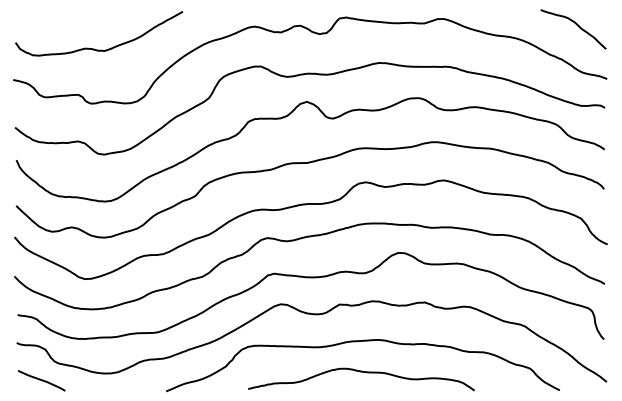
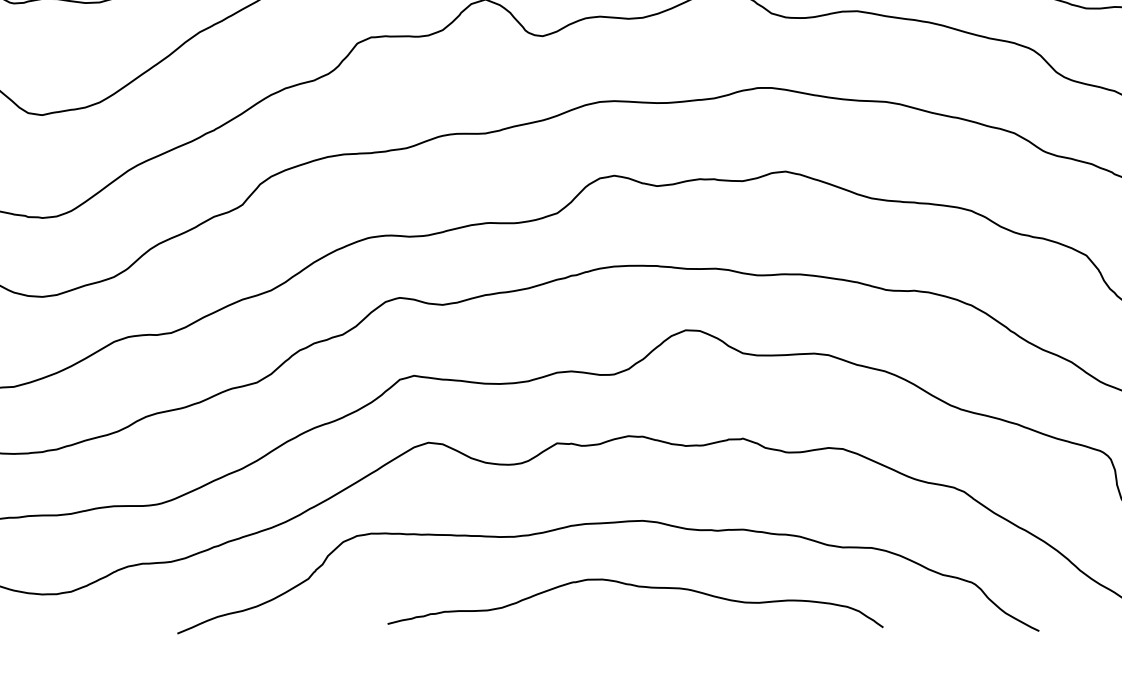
curve: (361, 372) -> (635, 587), moved

